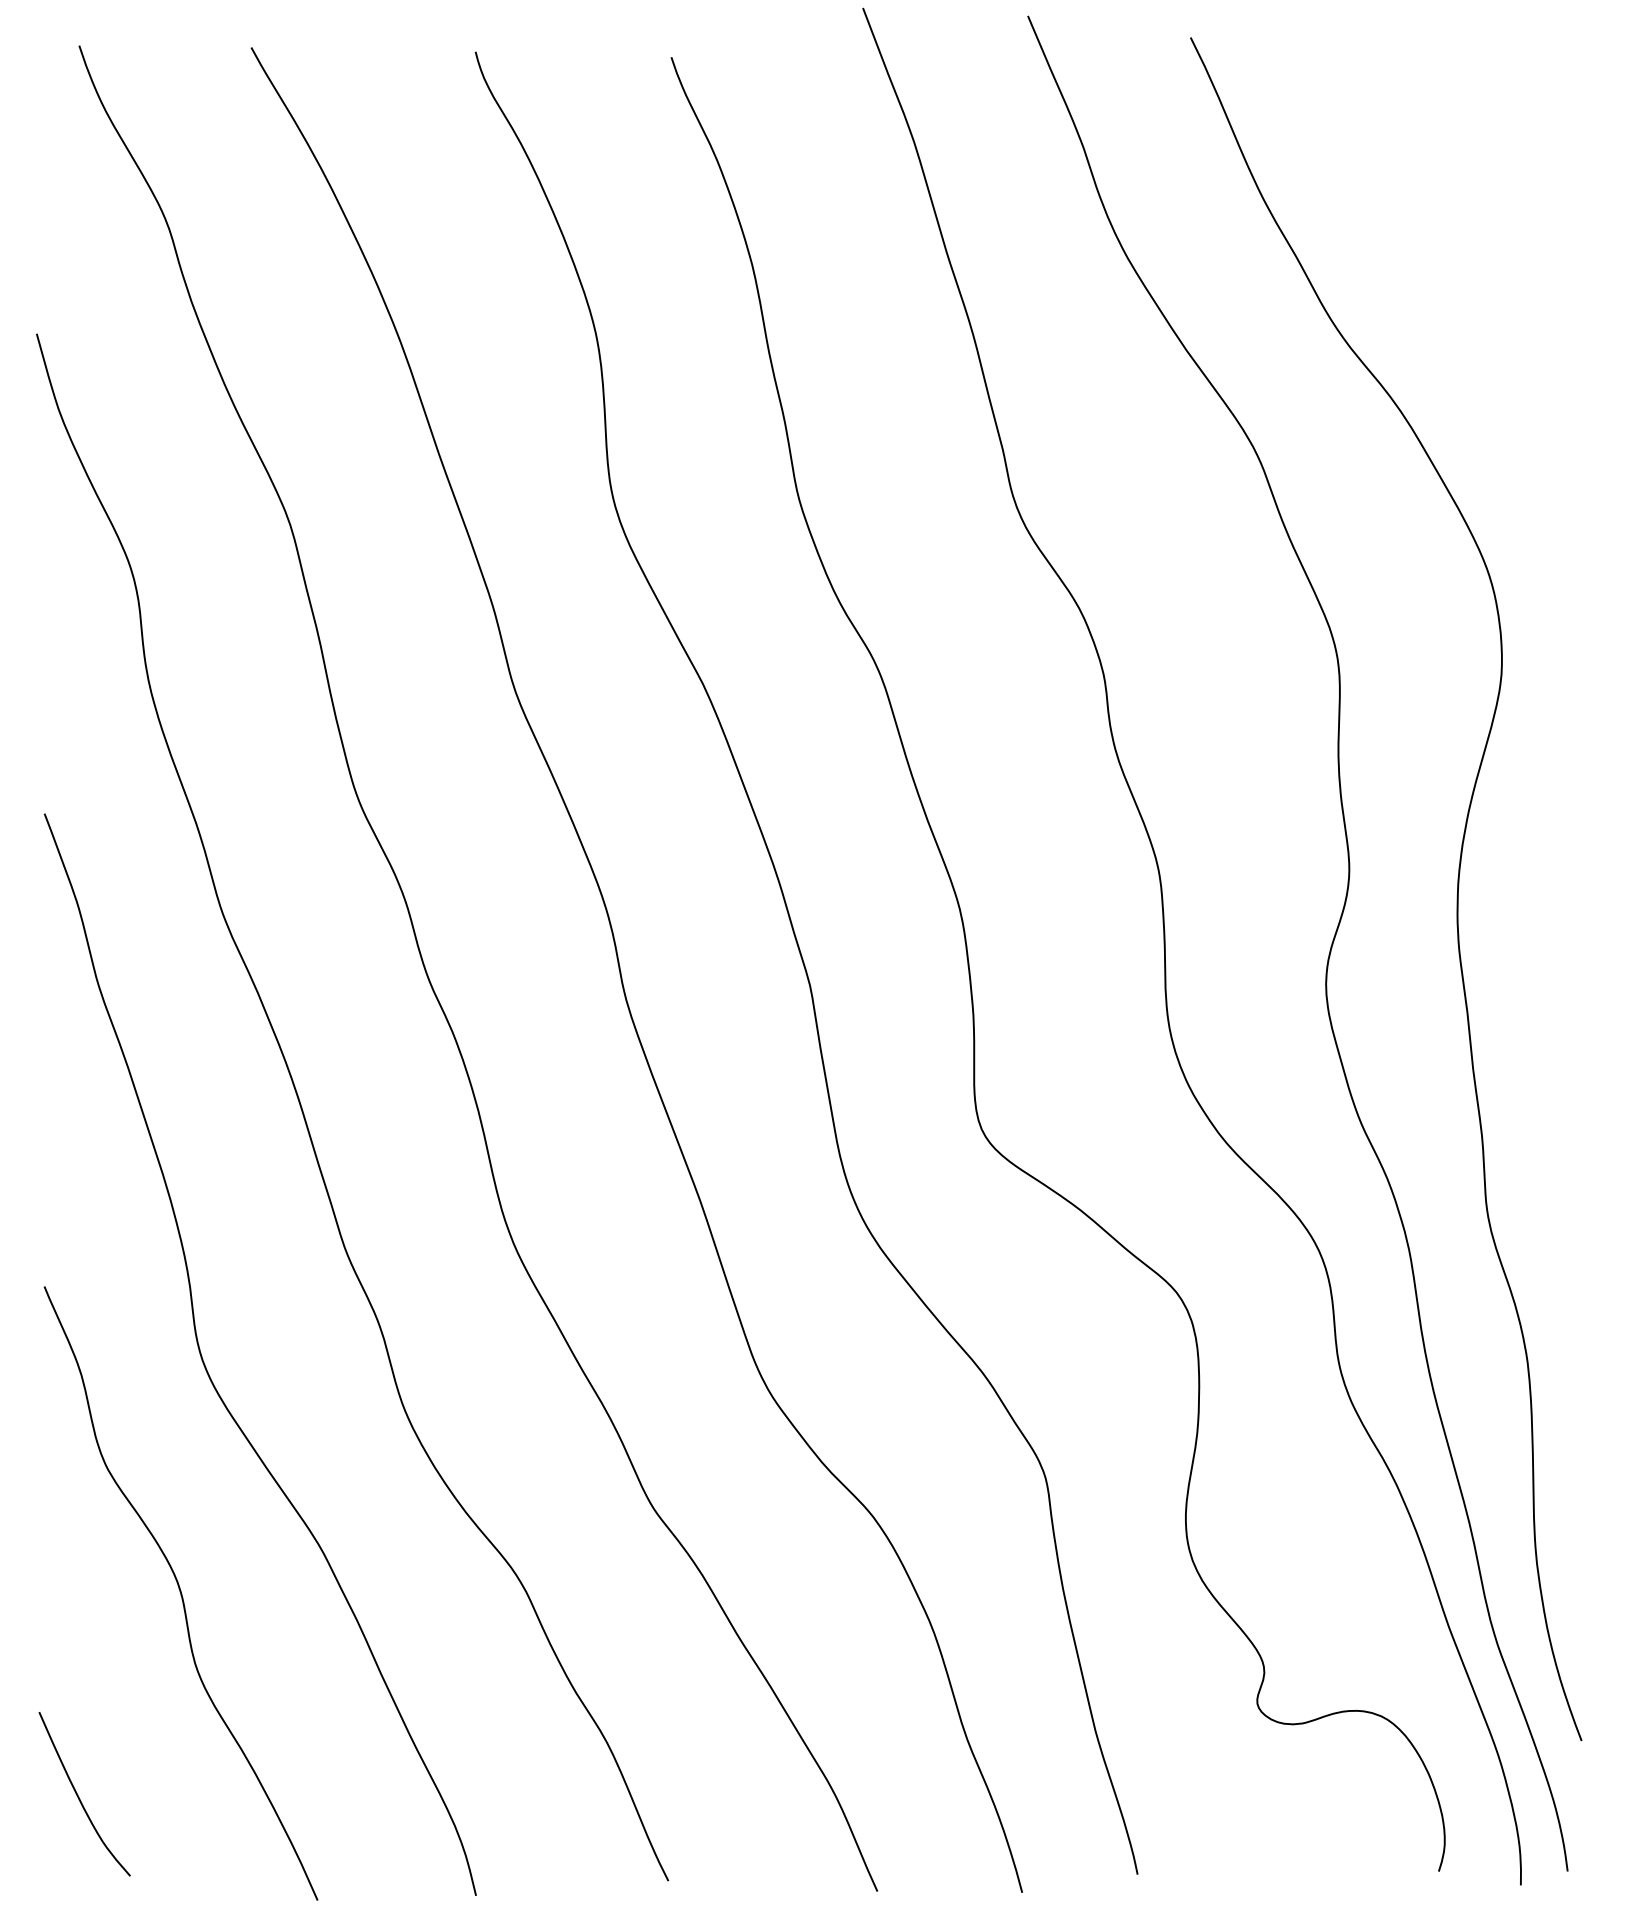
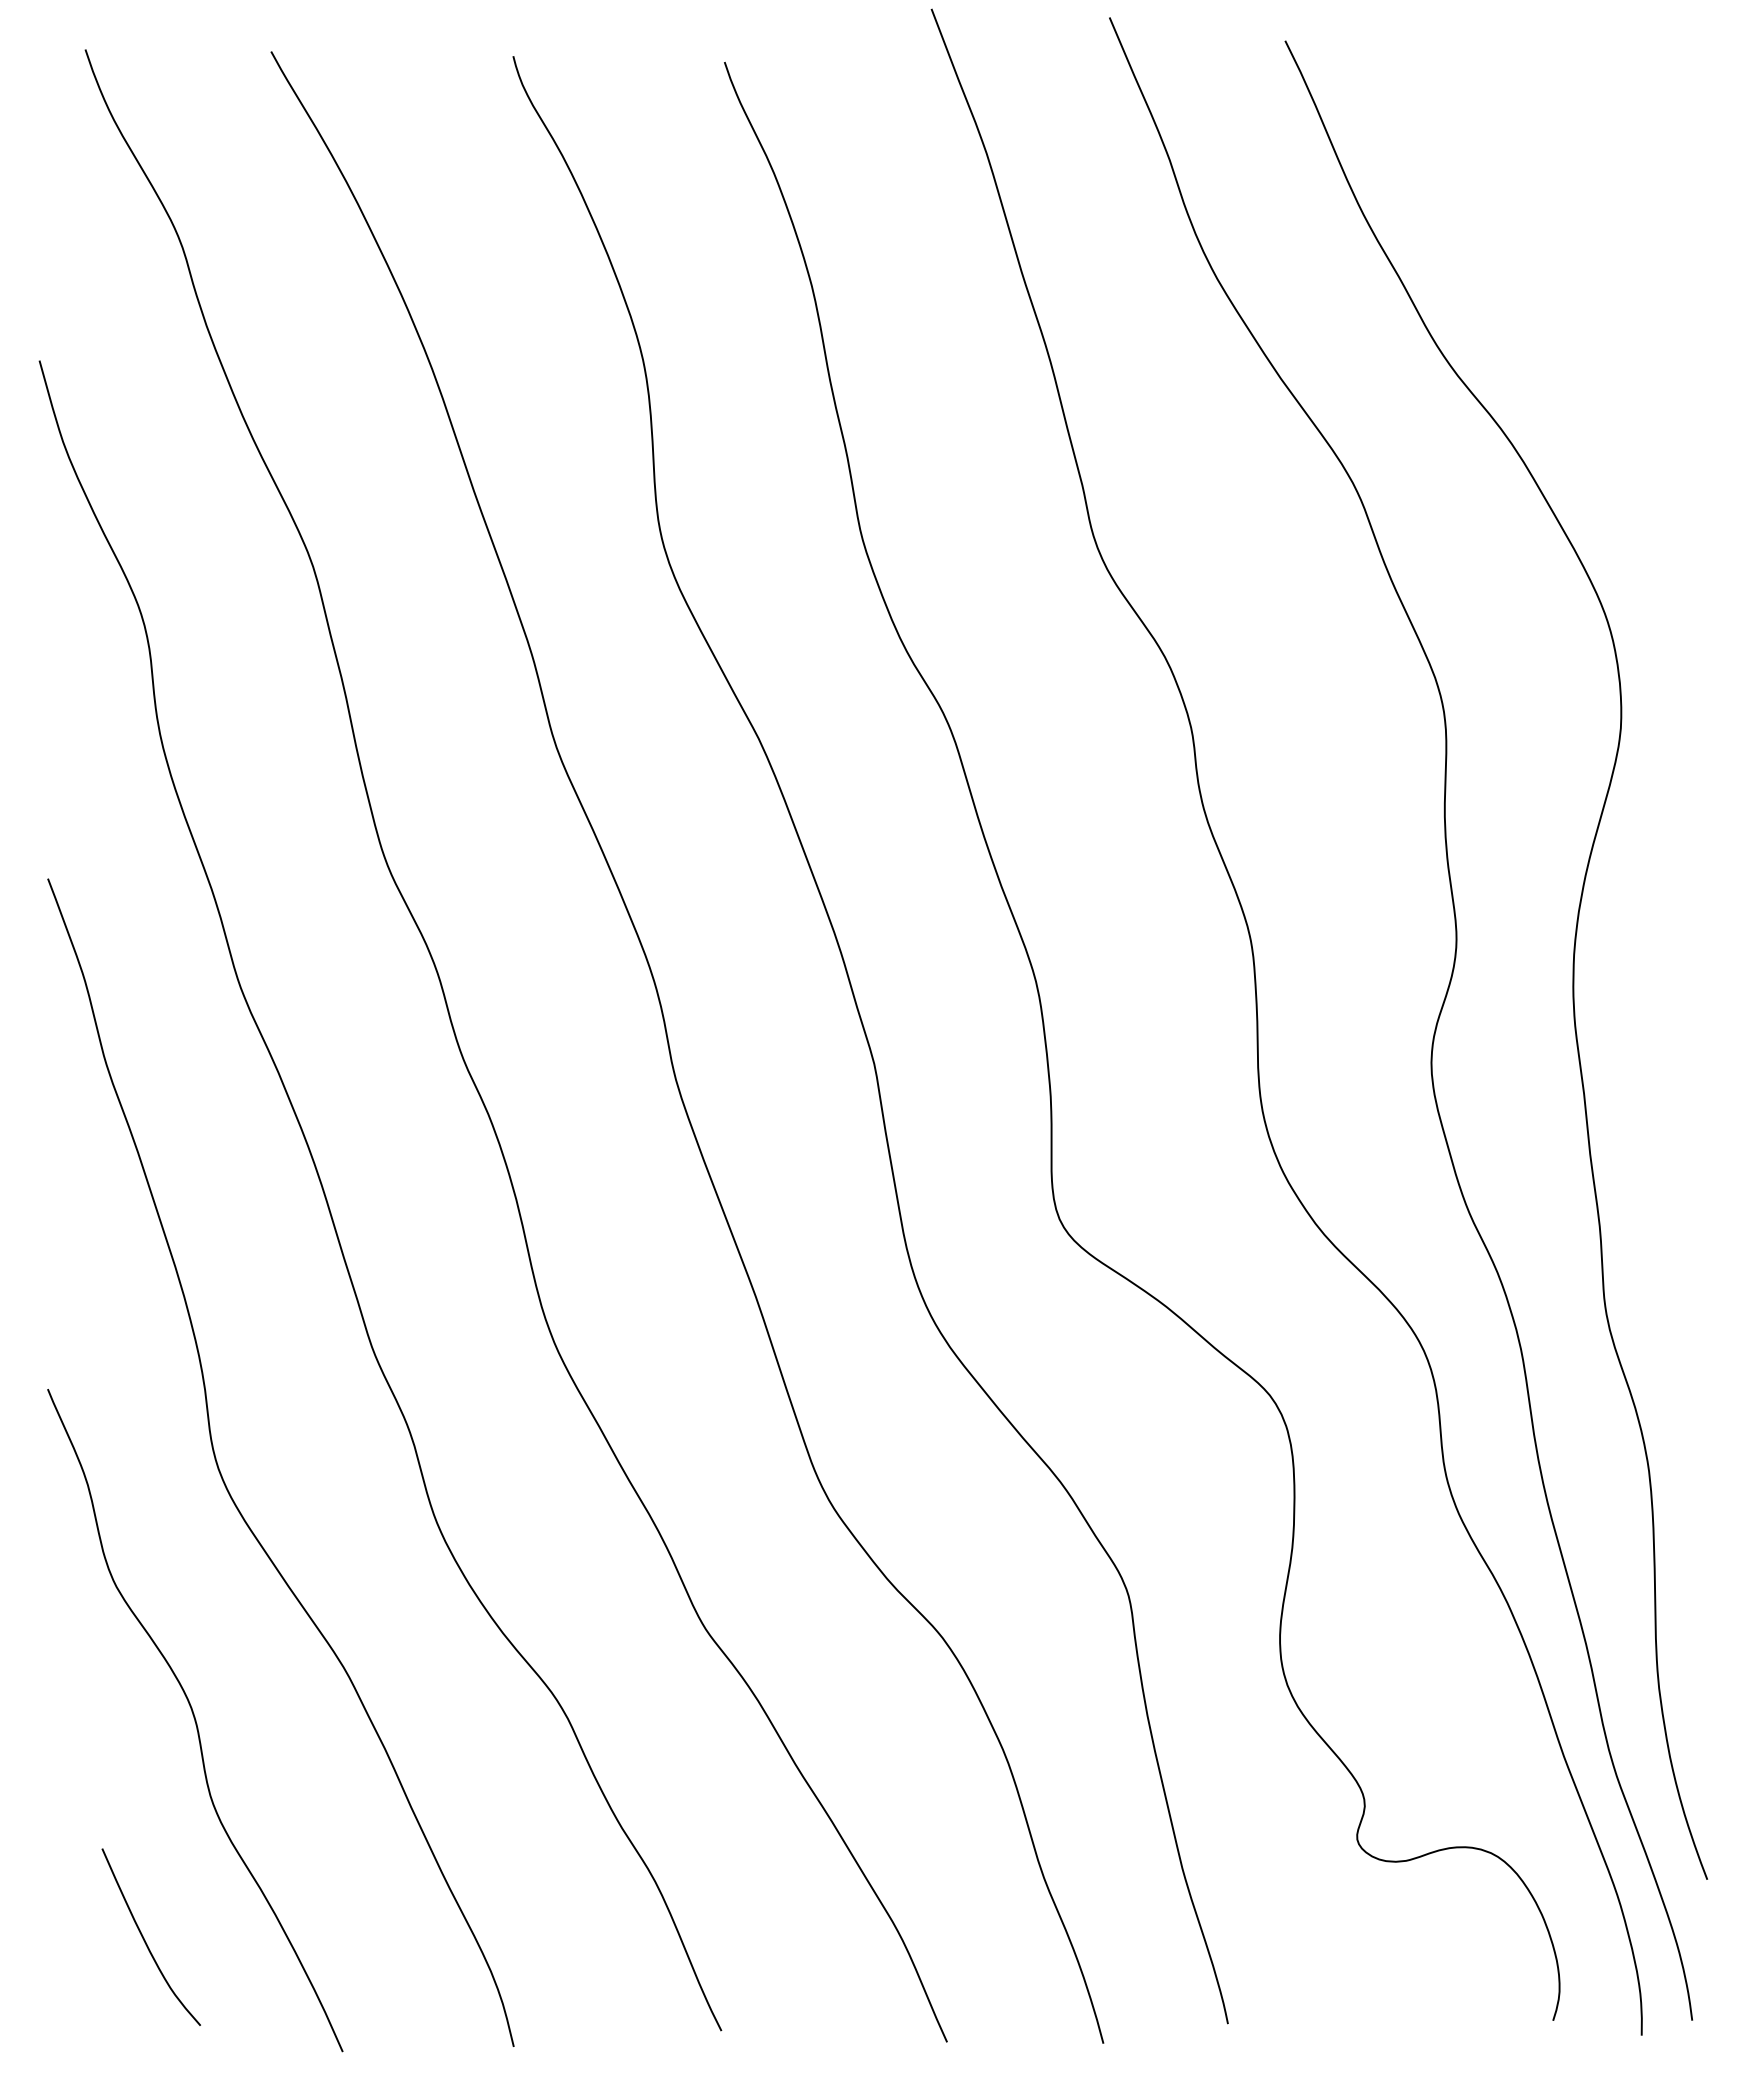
curve: (78, 1795) -> (144, 1938), moved

